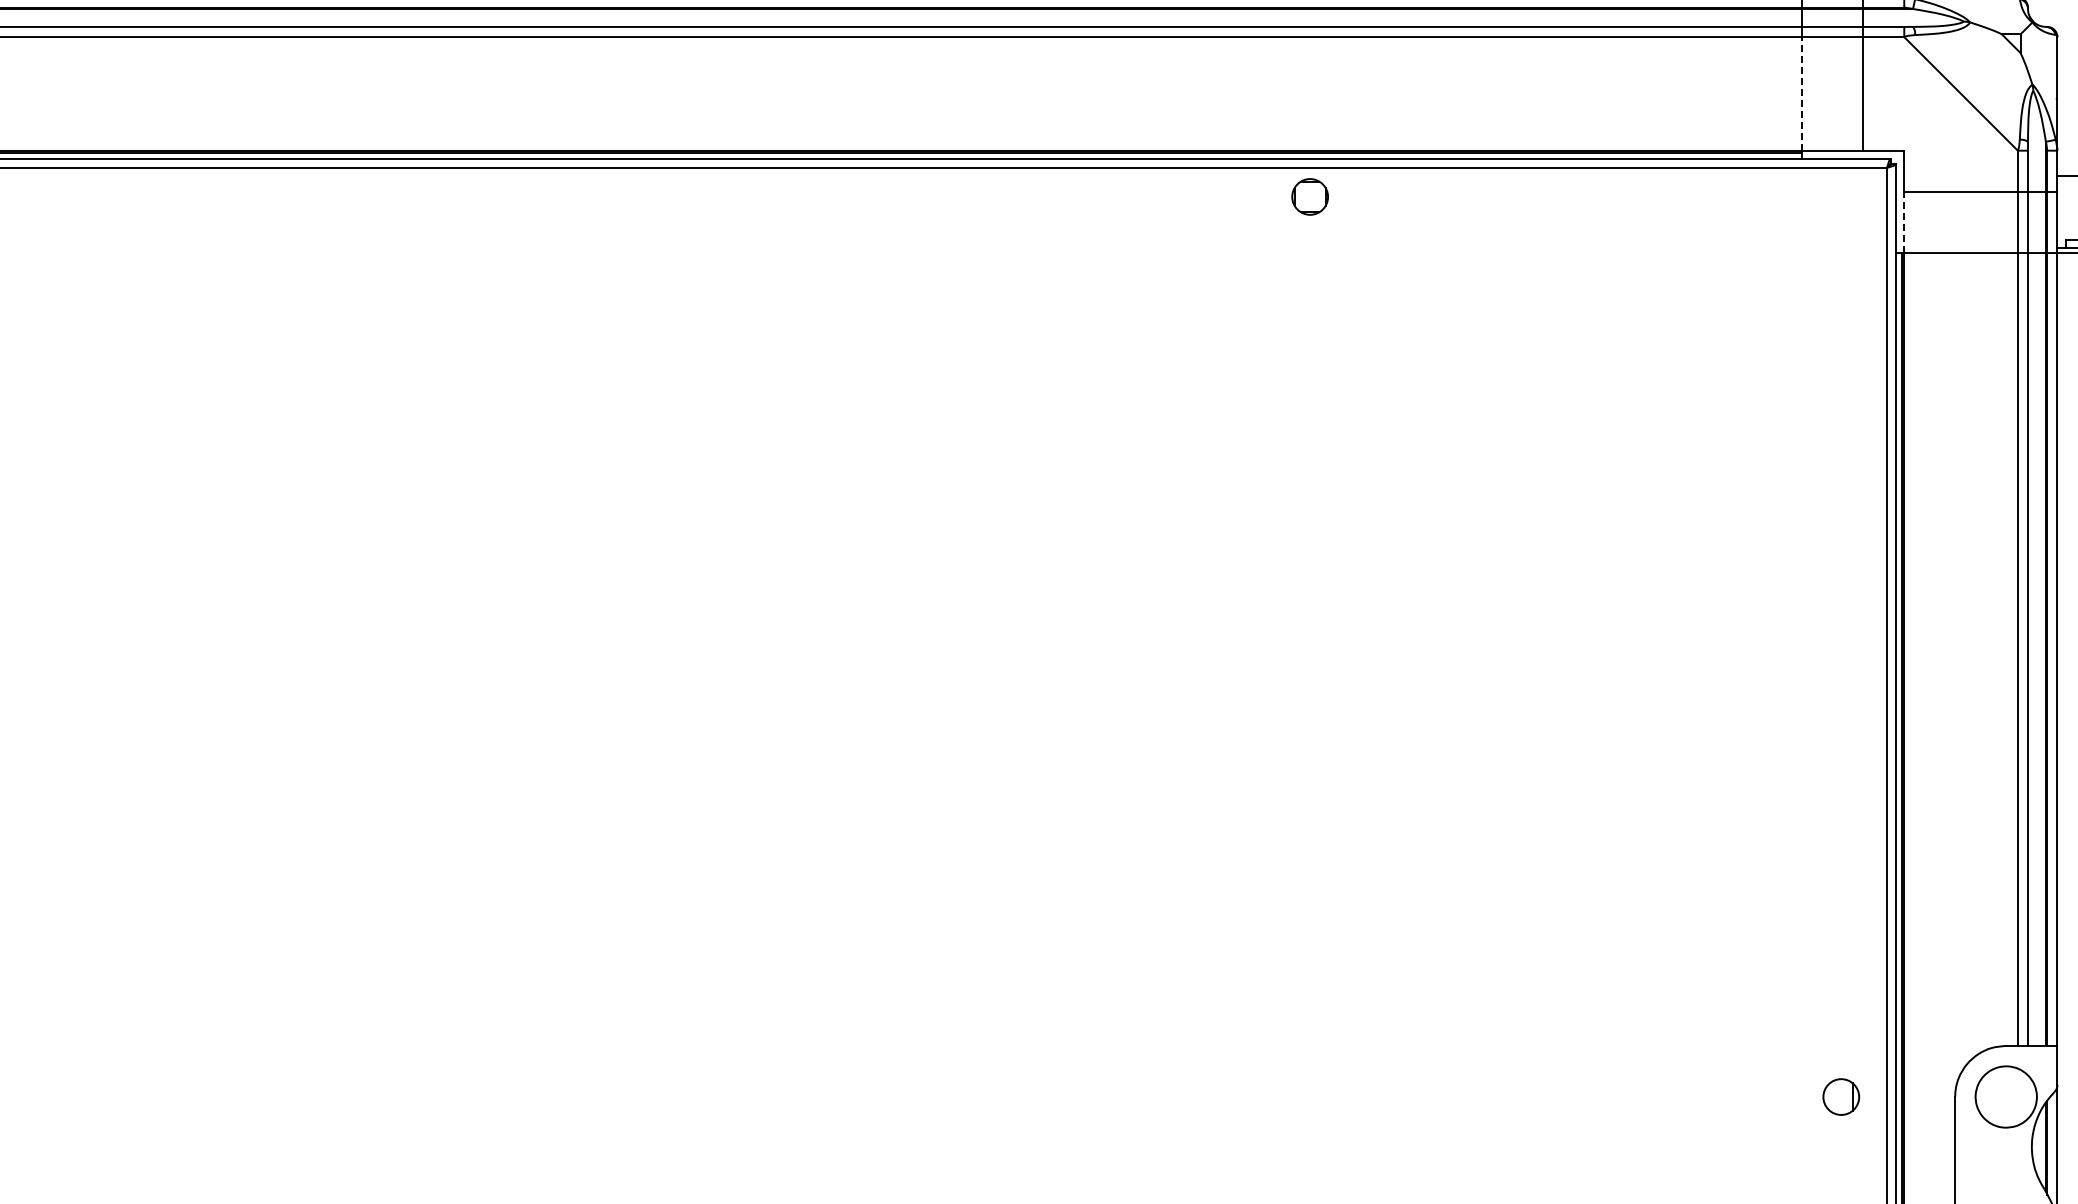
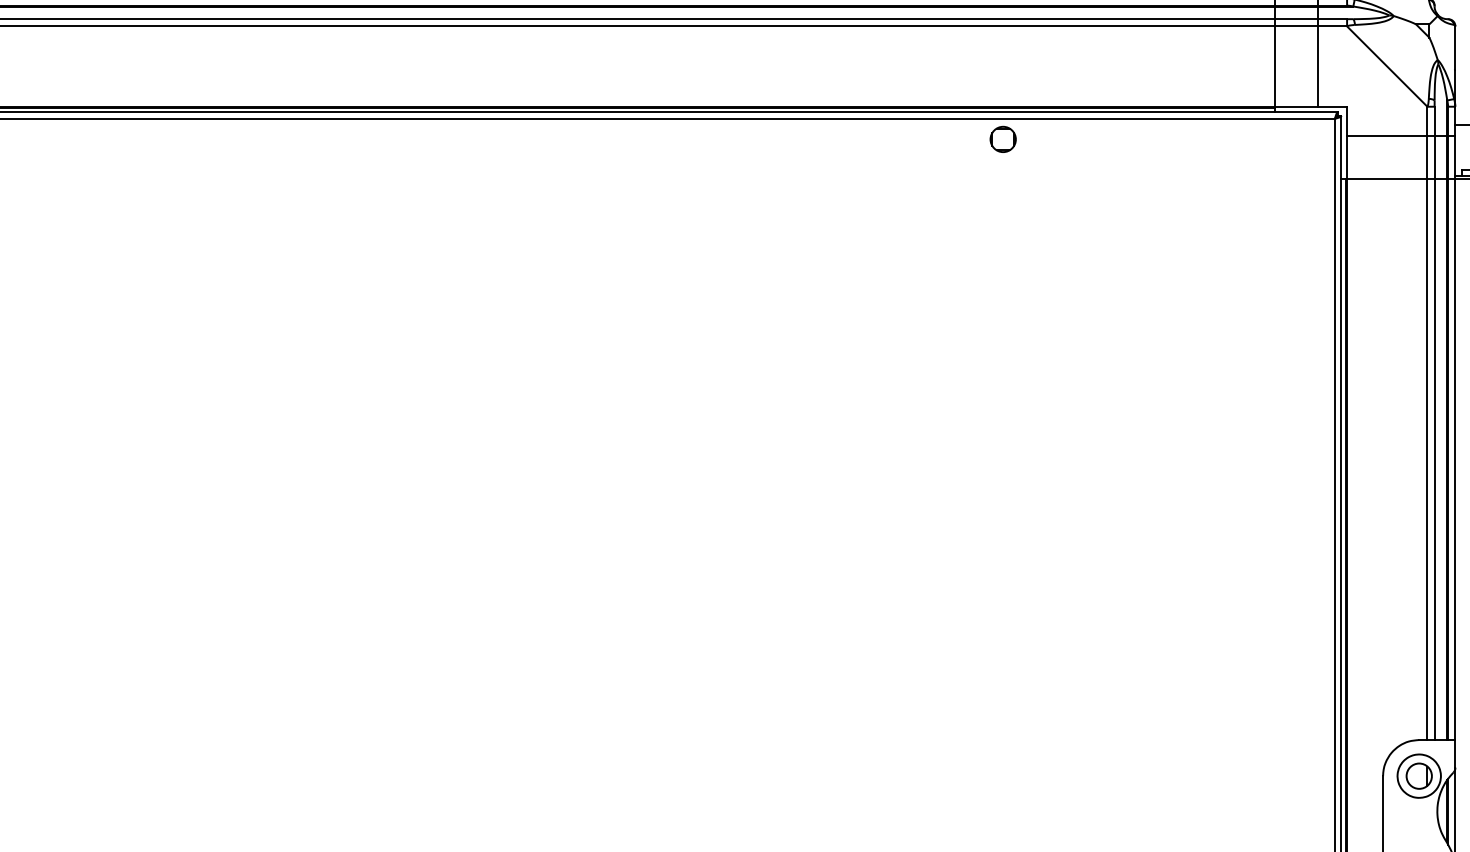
line: (1801, 94) -> (1274, 66), dashed -> solid
part: (1309, 196) -> (1002, 139), moved
line: (1904, 222) -> (1347, 157), dashed -> solid
part: (1841, 1096) -> (1419, 775), moved

